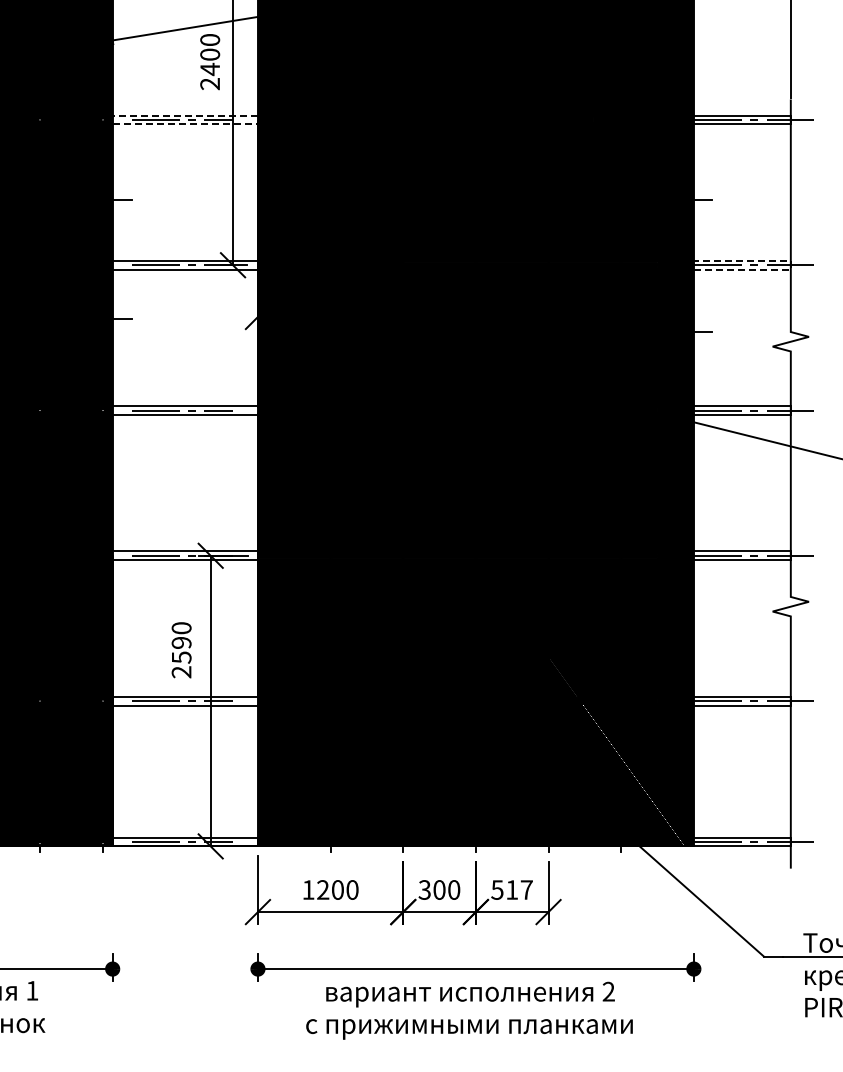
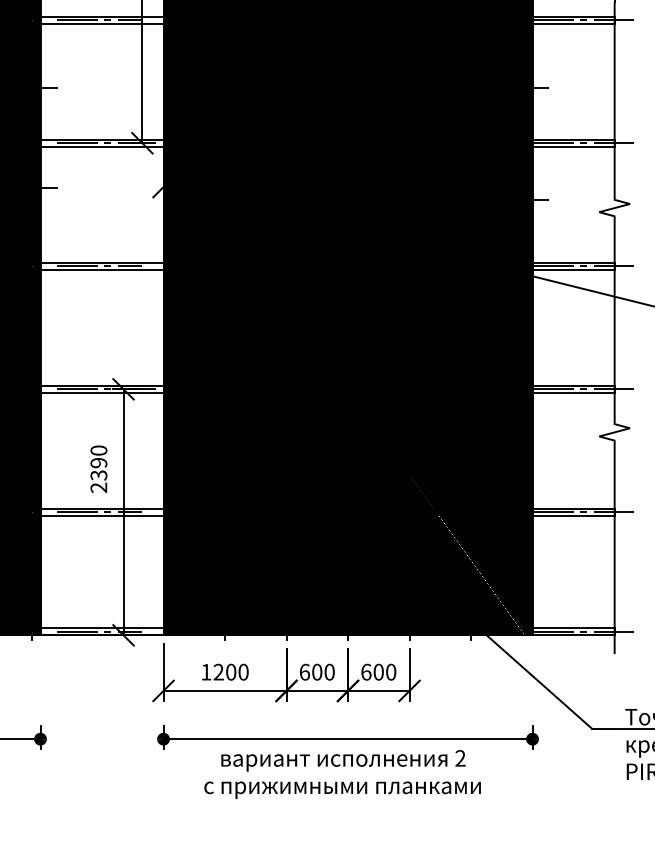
line: (257, 119) -> (163, 19), dashed -> solid
line: (790, 264) -> (614, 142), dashed -> solid
text: (181, 656) -> (98, 474), 2590 -> 2390
text: (424, 889) -> (304, 671), 300 -> 600
text: (511, 889) -> (378, 671), 517 -> 600

